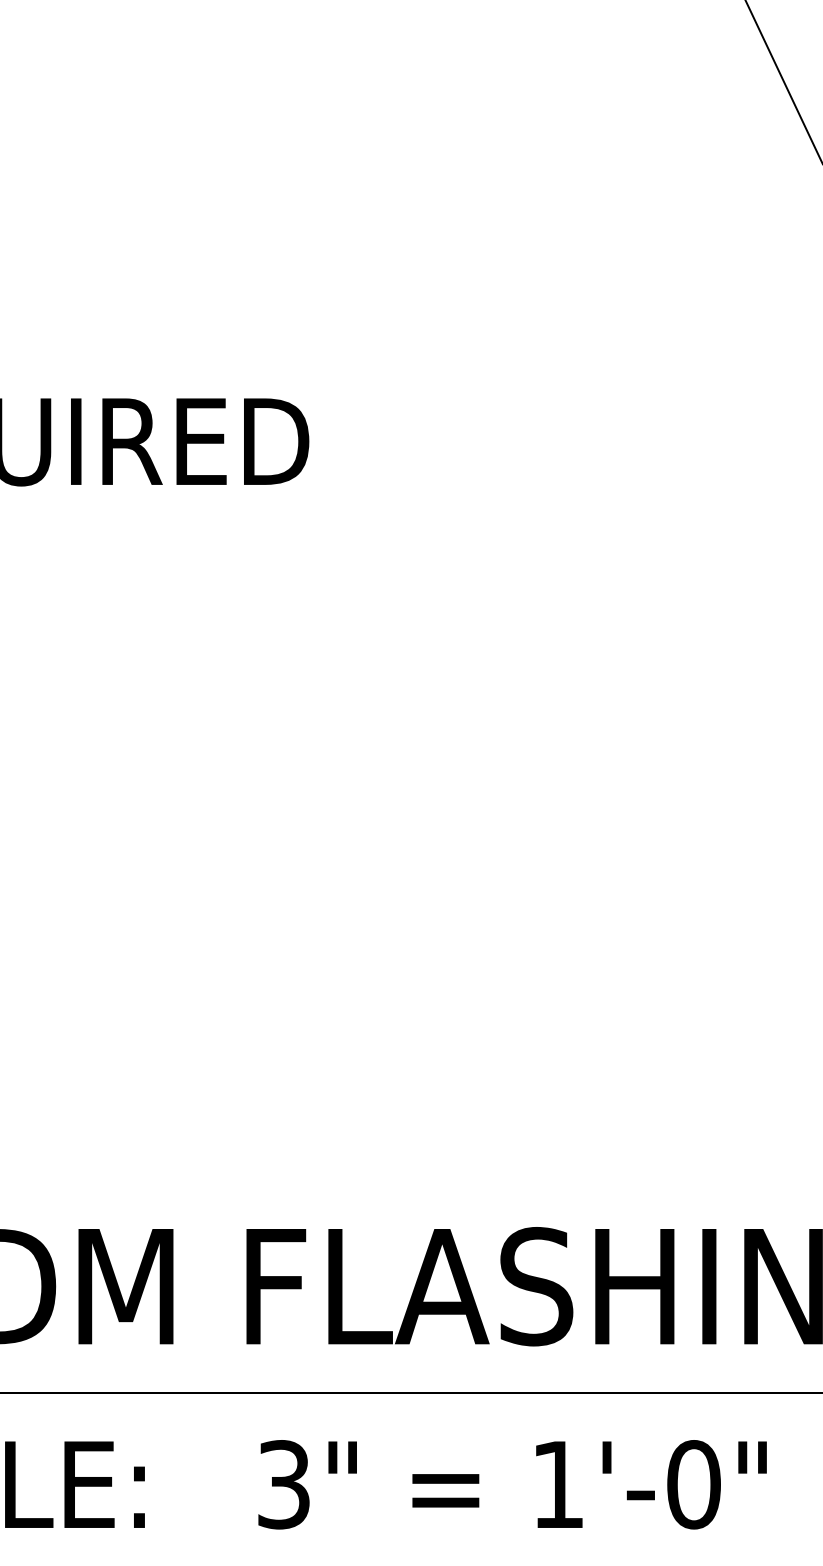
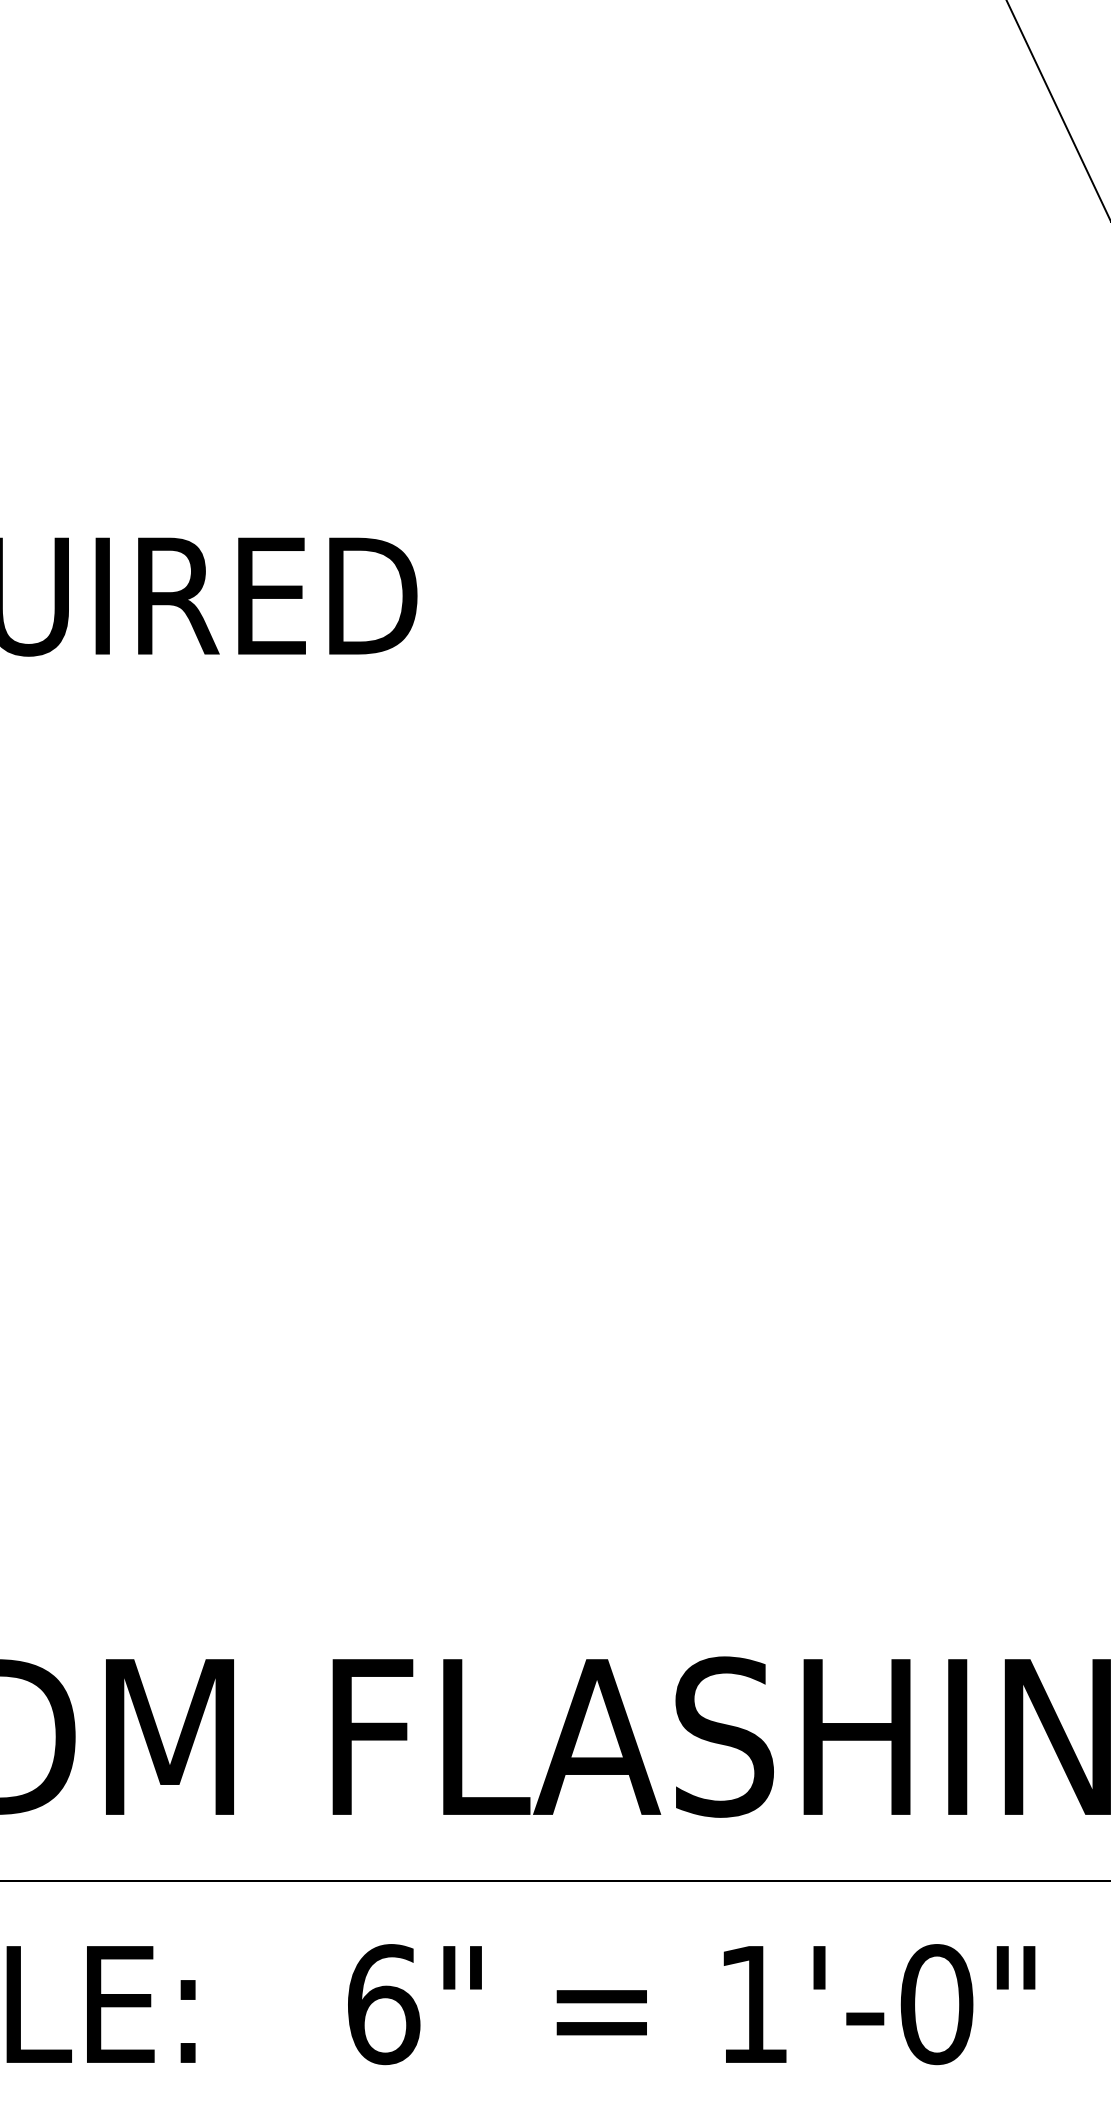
text: (284, 1484) -> (384, 2004), 3" -> 6"

